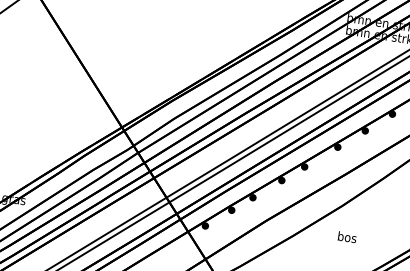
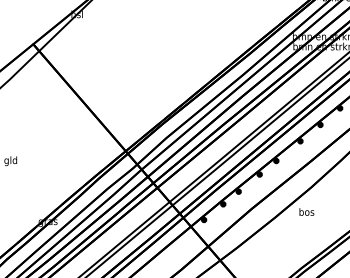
text: (347, 236) -> (306, 211), moved

